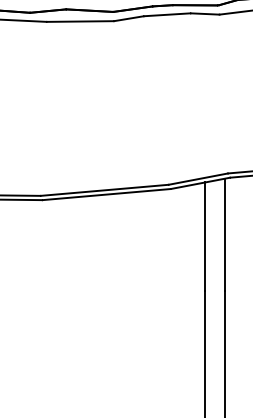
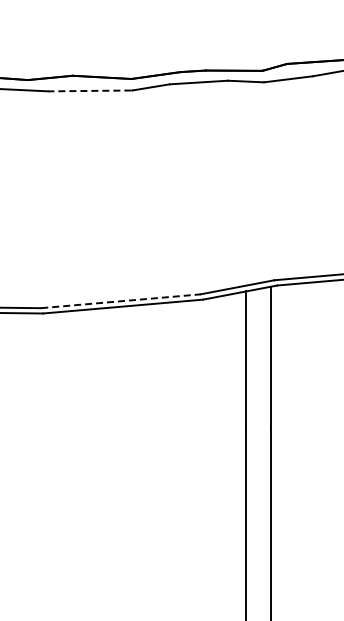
line: (79, 21) -> (89, 90), solid -> dashed
line: (104, 190) -> (120, 301), solid -> dashed

